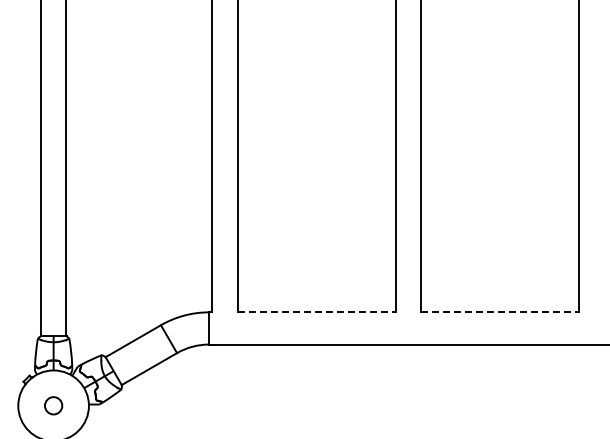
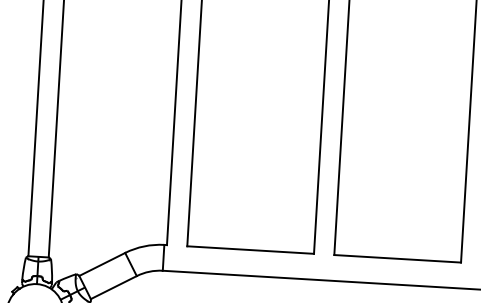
line: (317, 312) -> (251, 250), dashed -> solid
line: (500, 312) -> (398, 258), dashed -> solid

